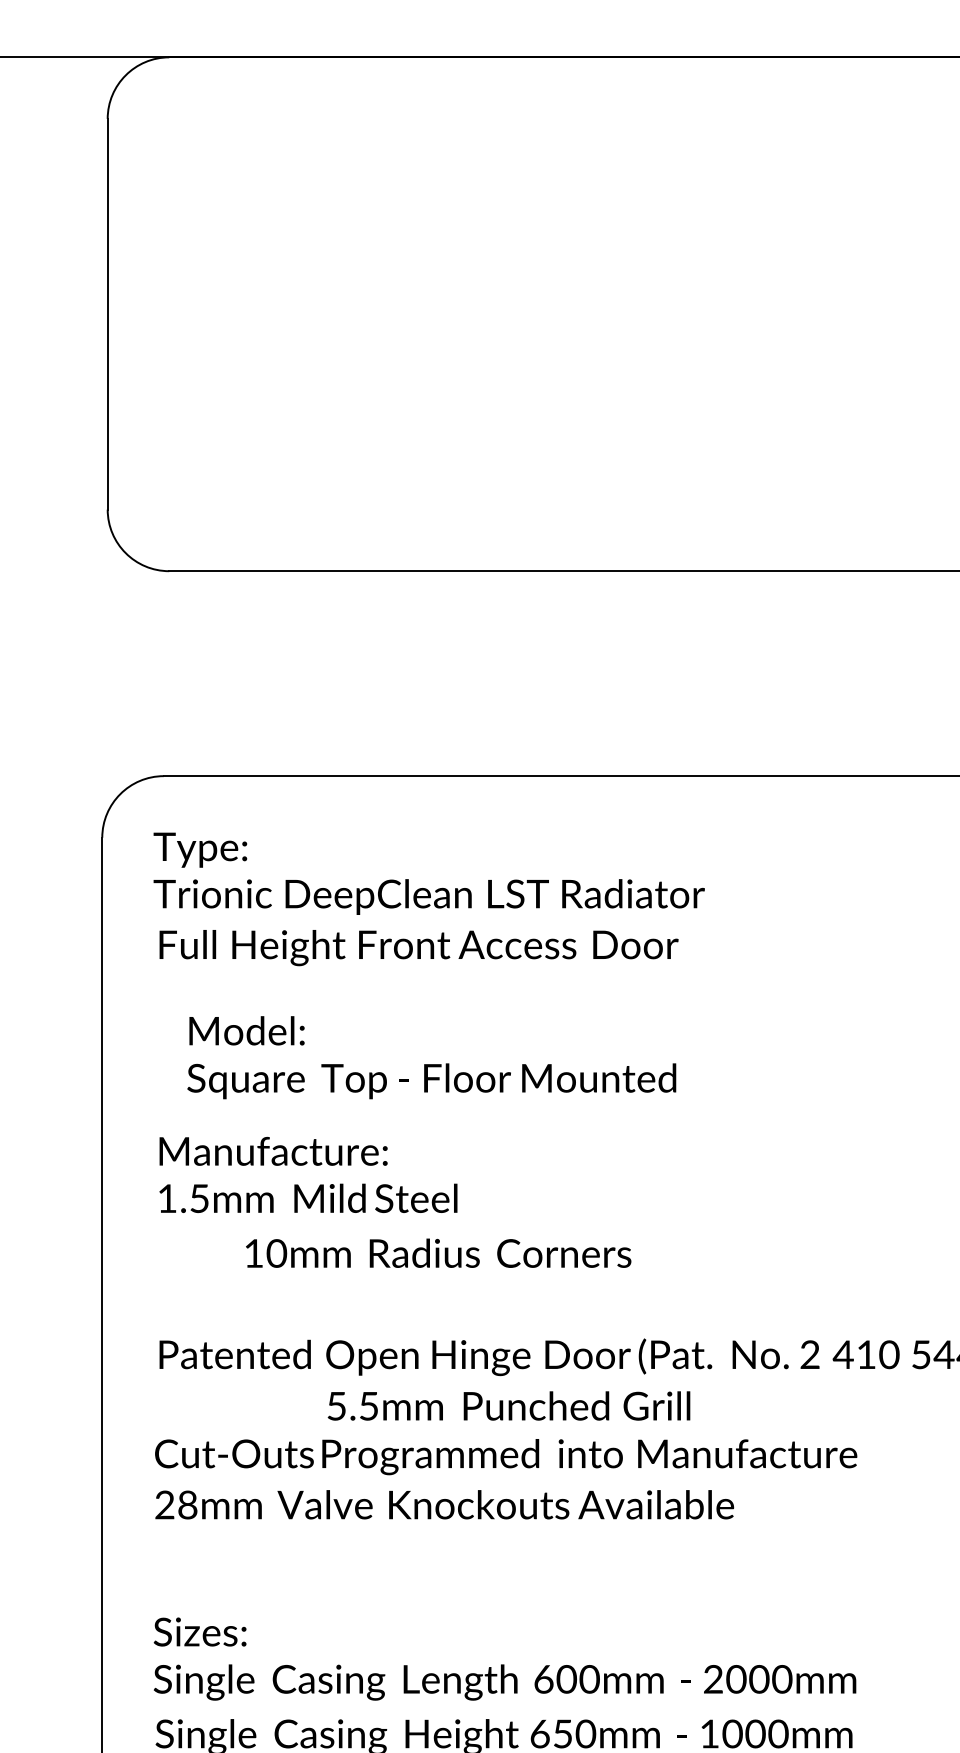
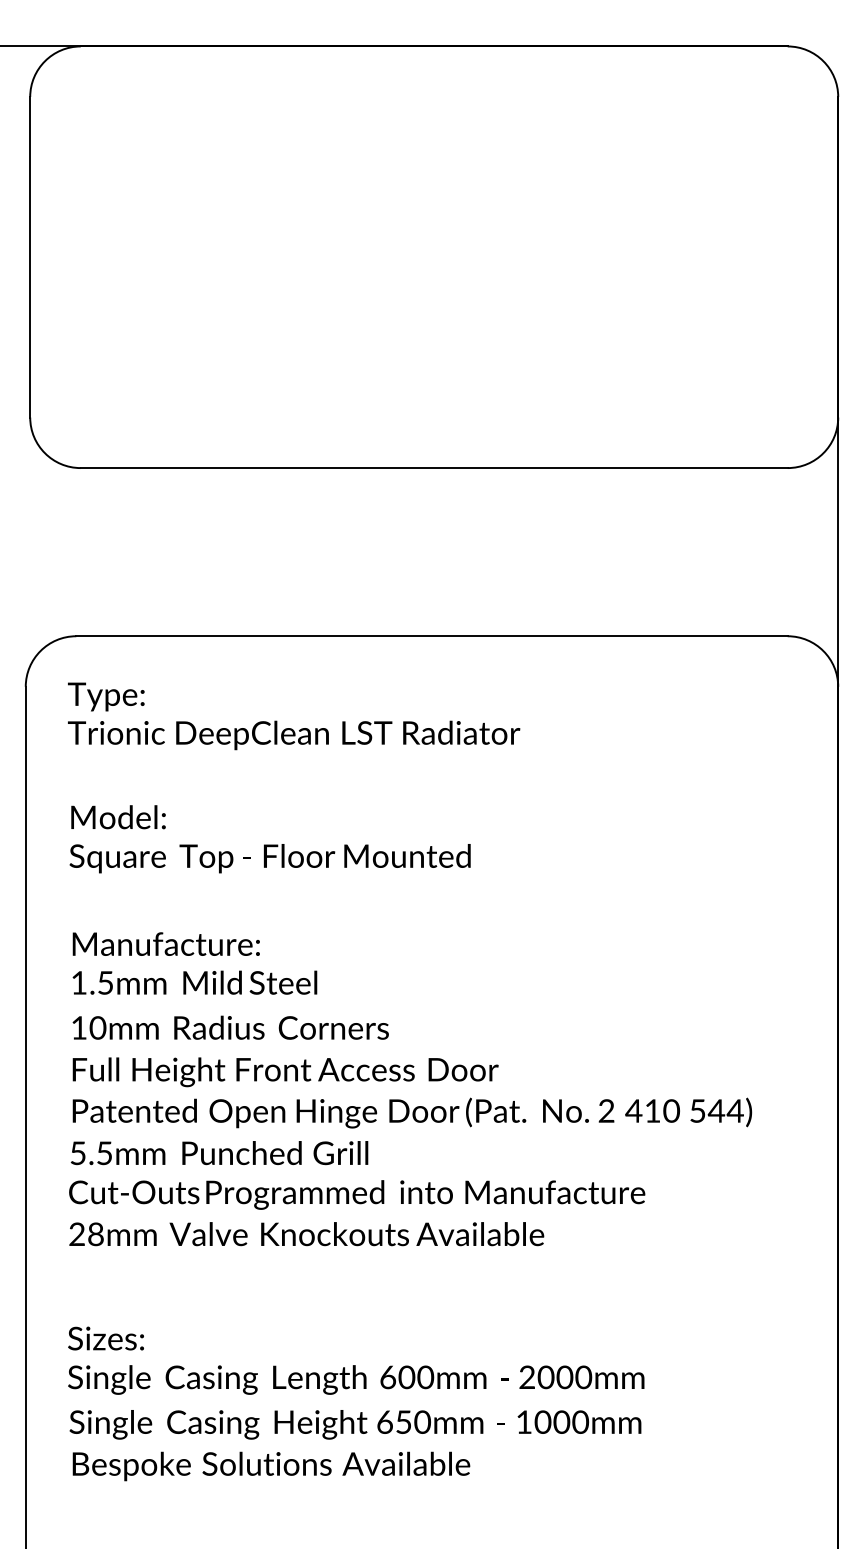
text: (418, 948) -> (285, 1072), moved
text: (430, 1057) -> (269, 839), moved
text: (438, 1252) -> (230, 1027), moved
text: (508, 1406) -> (219, 1153), moved

